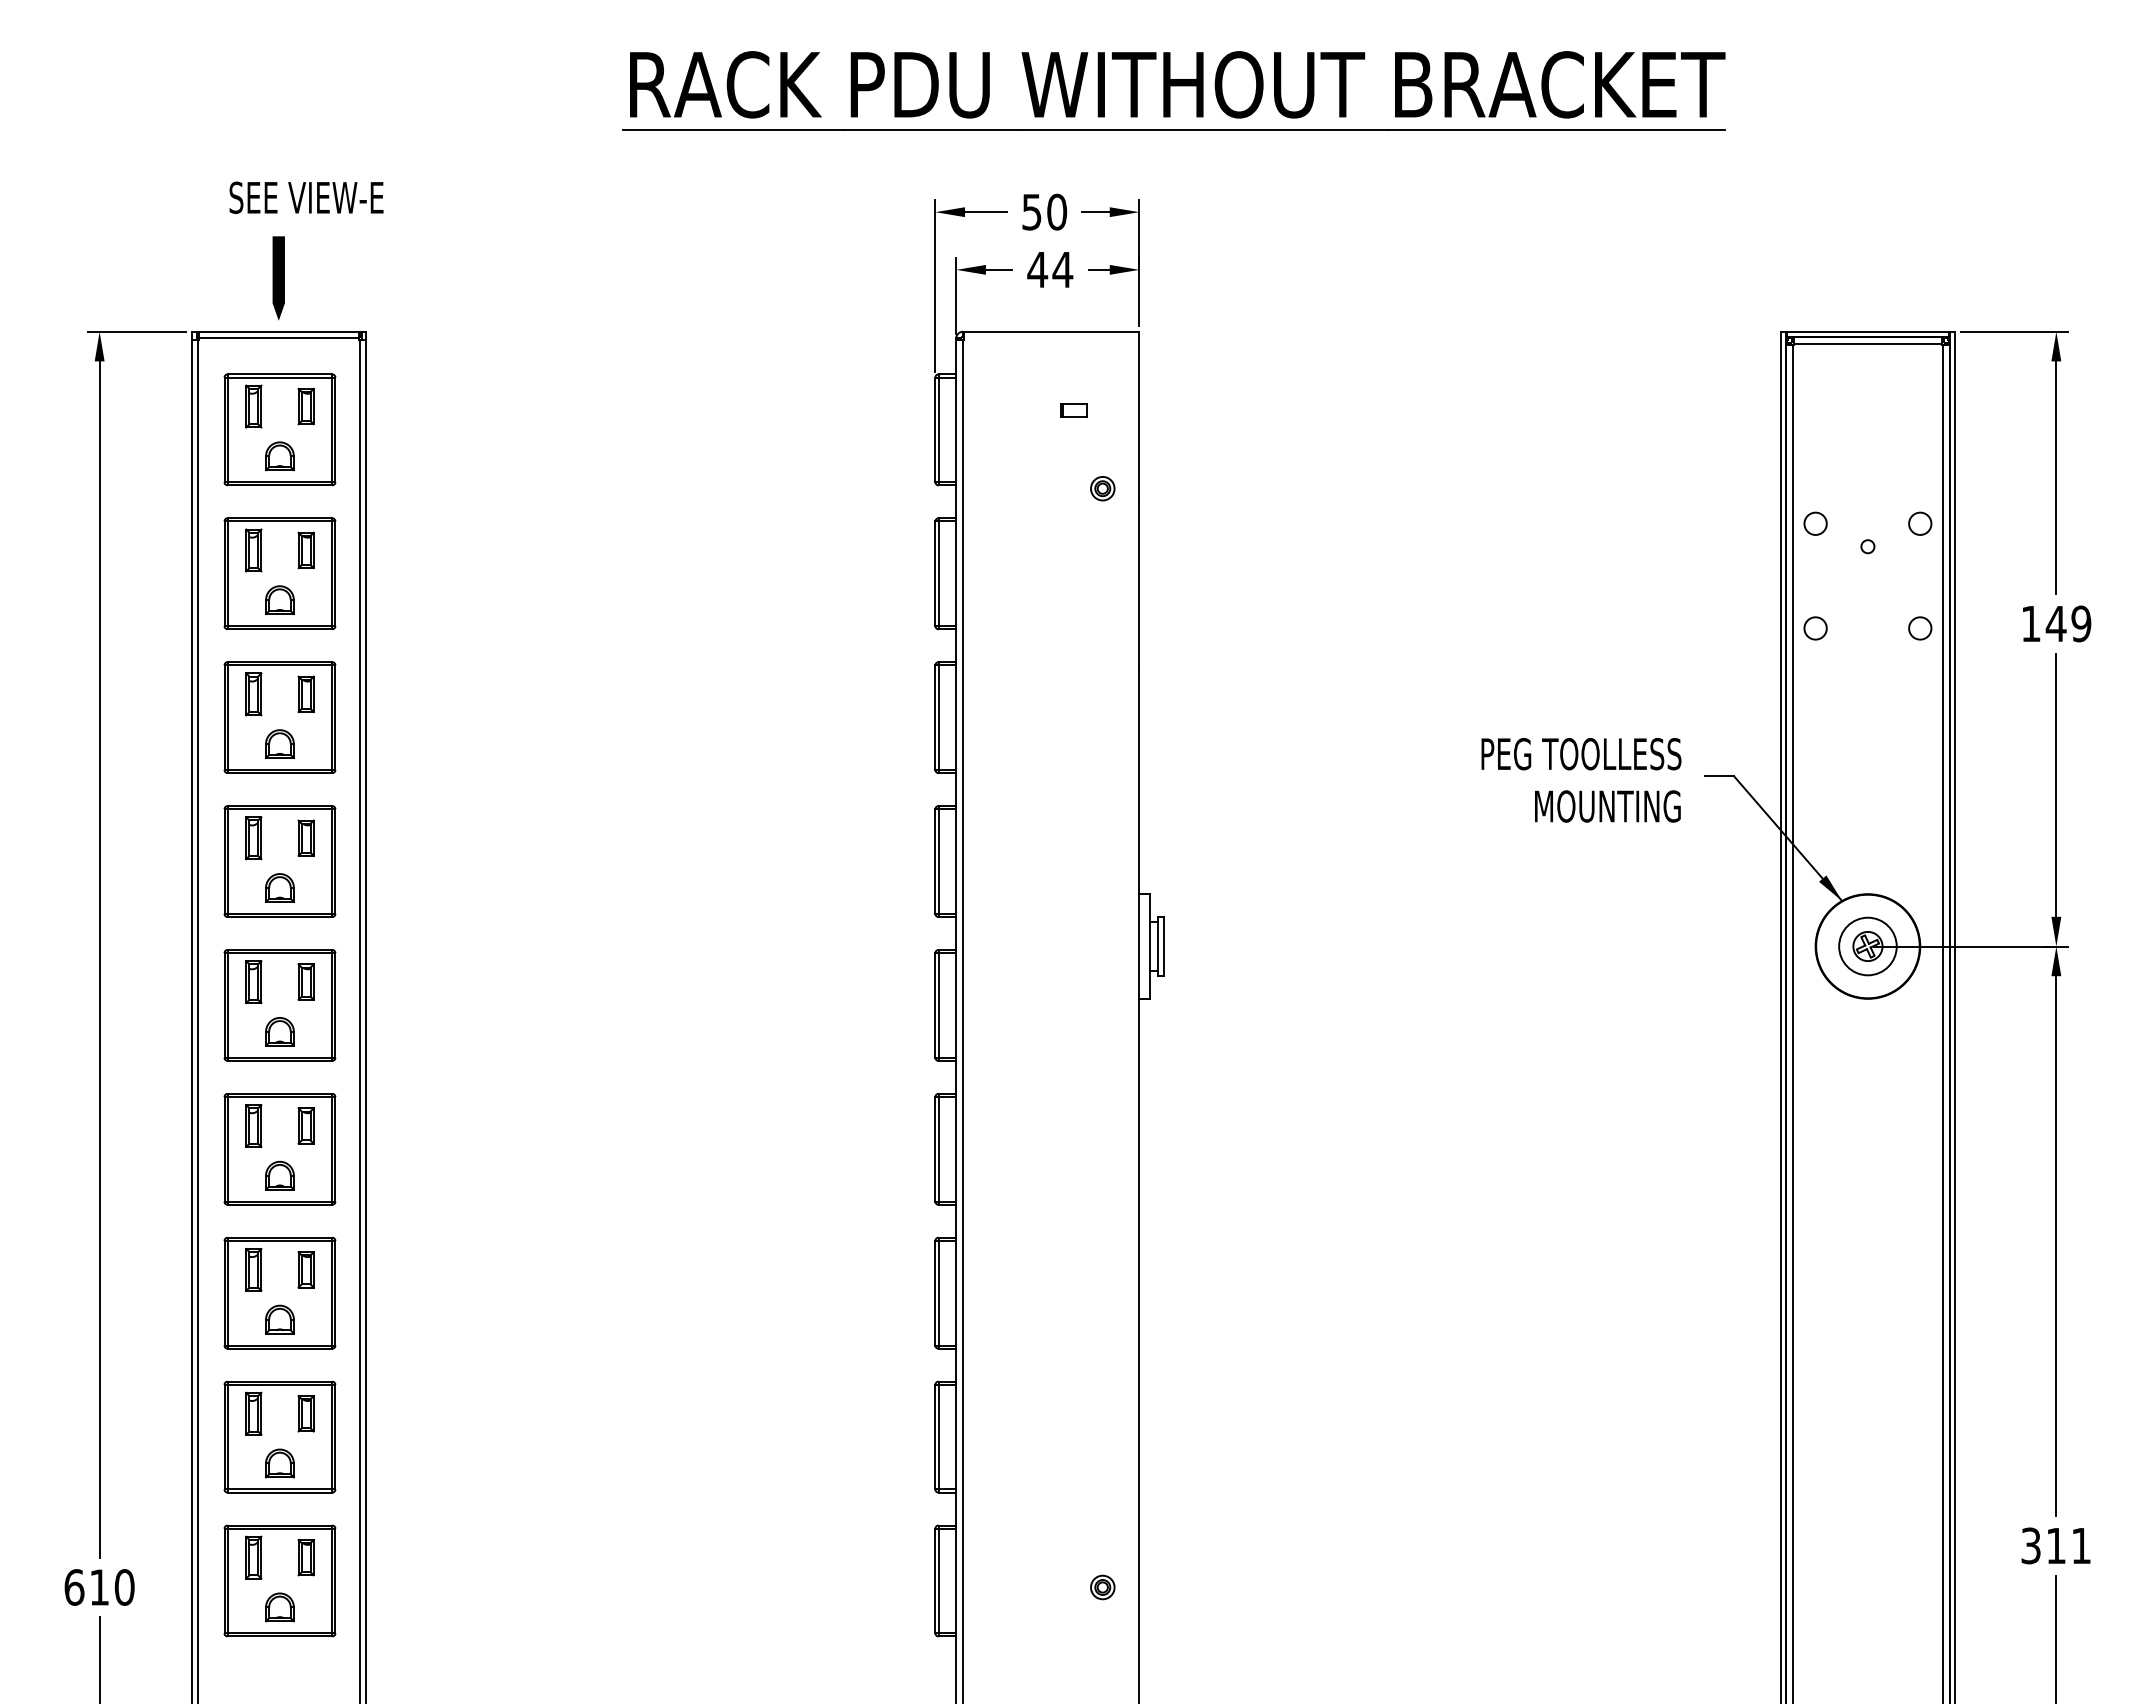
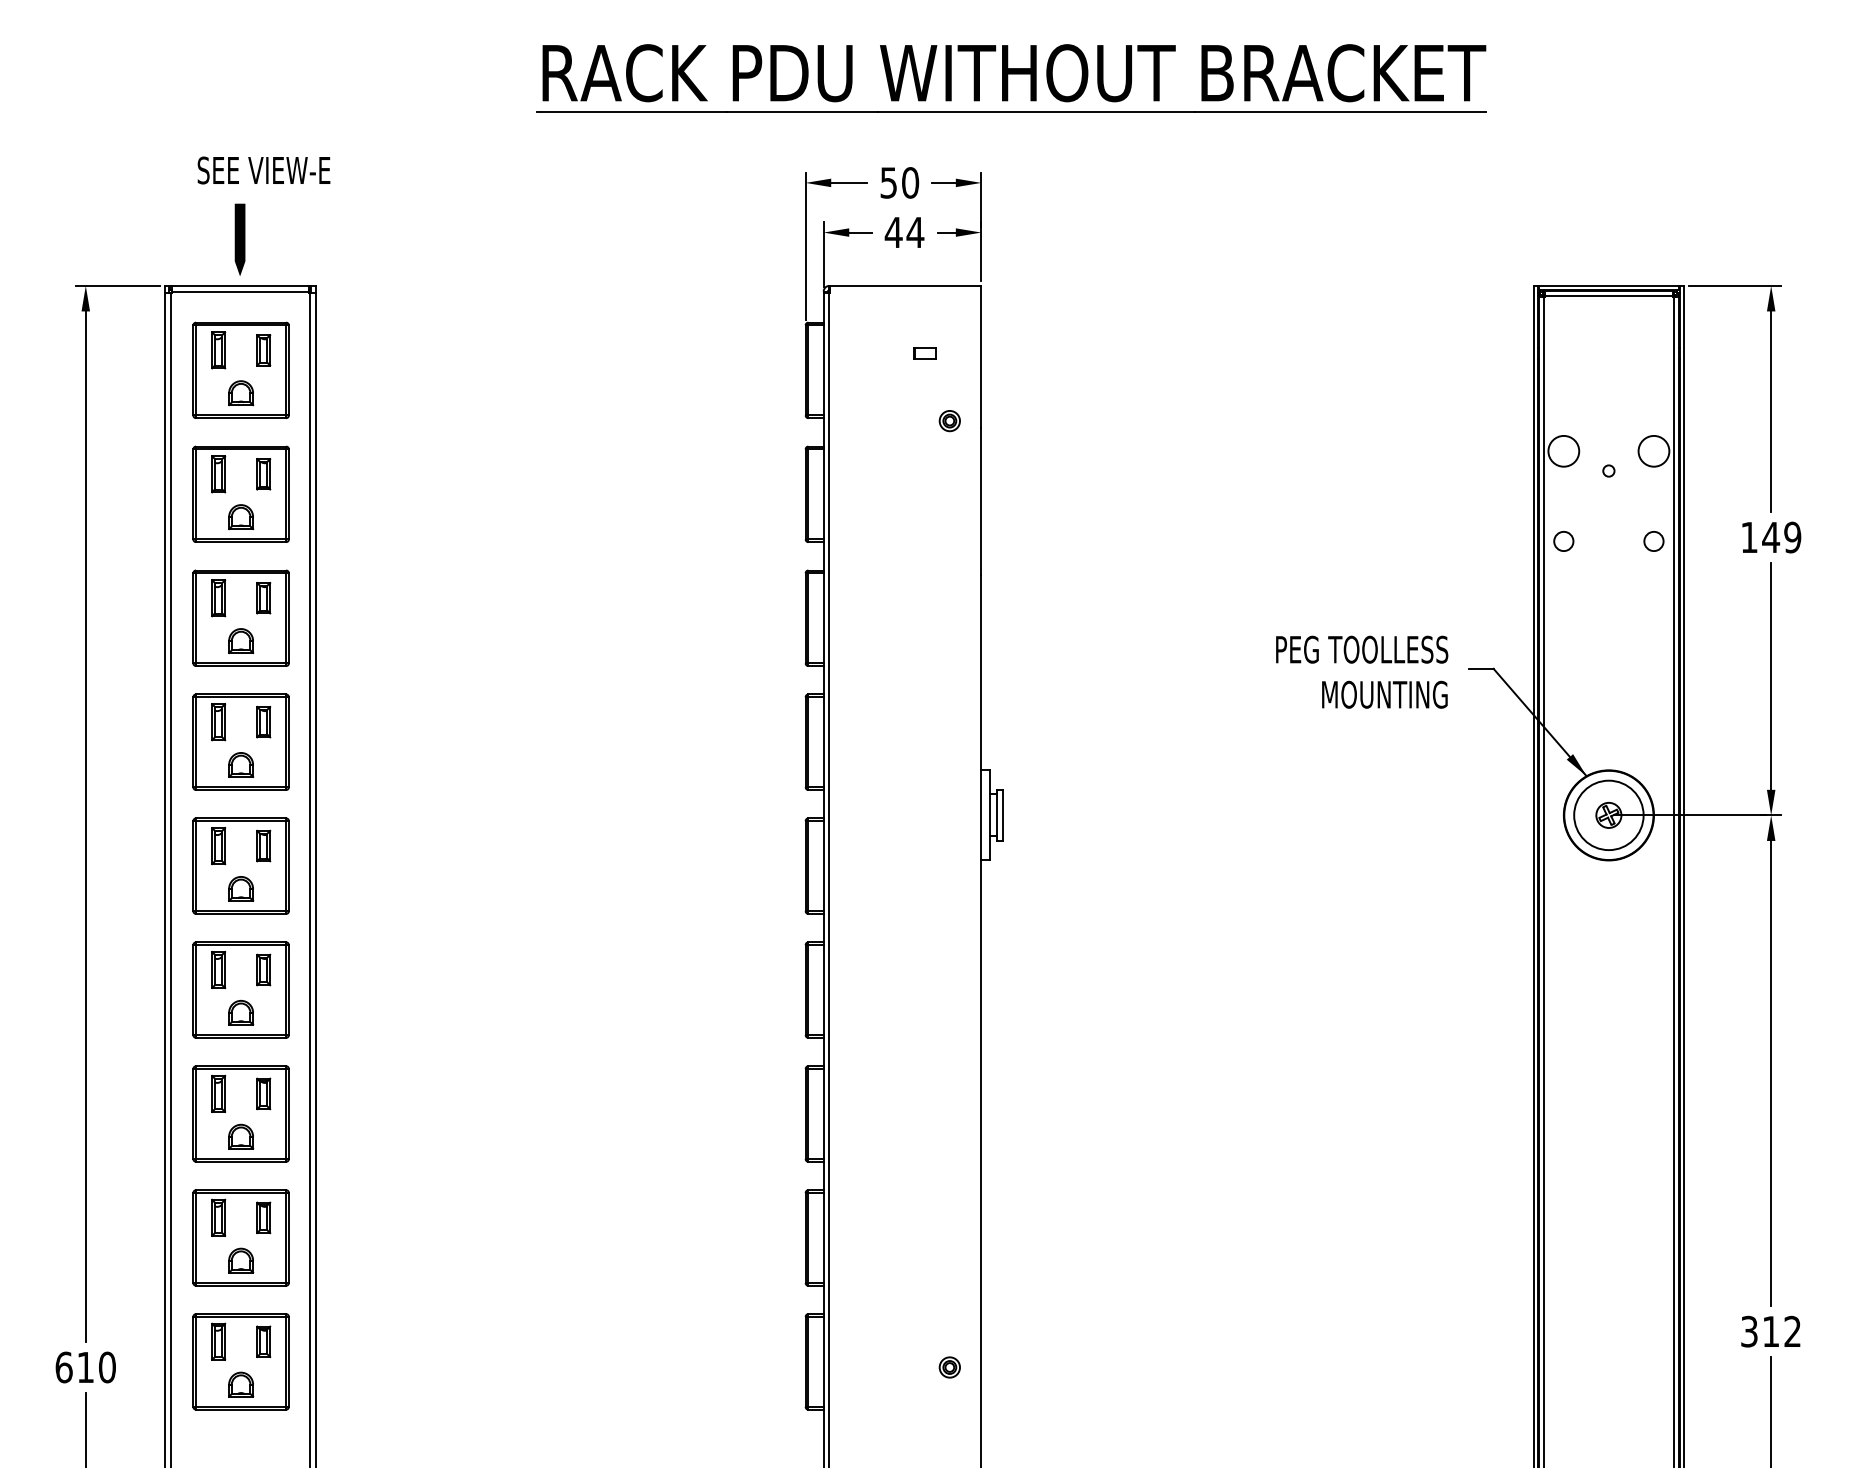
circle: (1815, 522) -> (1563, 450), size x1.6
circle: (1919, 522) -> (1653, 450), size x1.6
circle: (1867, 946) -> (1608, 815), size x1.4
text: (2081, 1544) -> (1792, 1330), 311 -> 312

